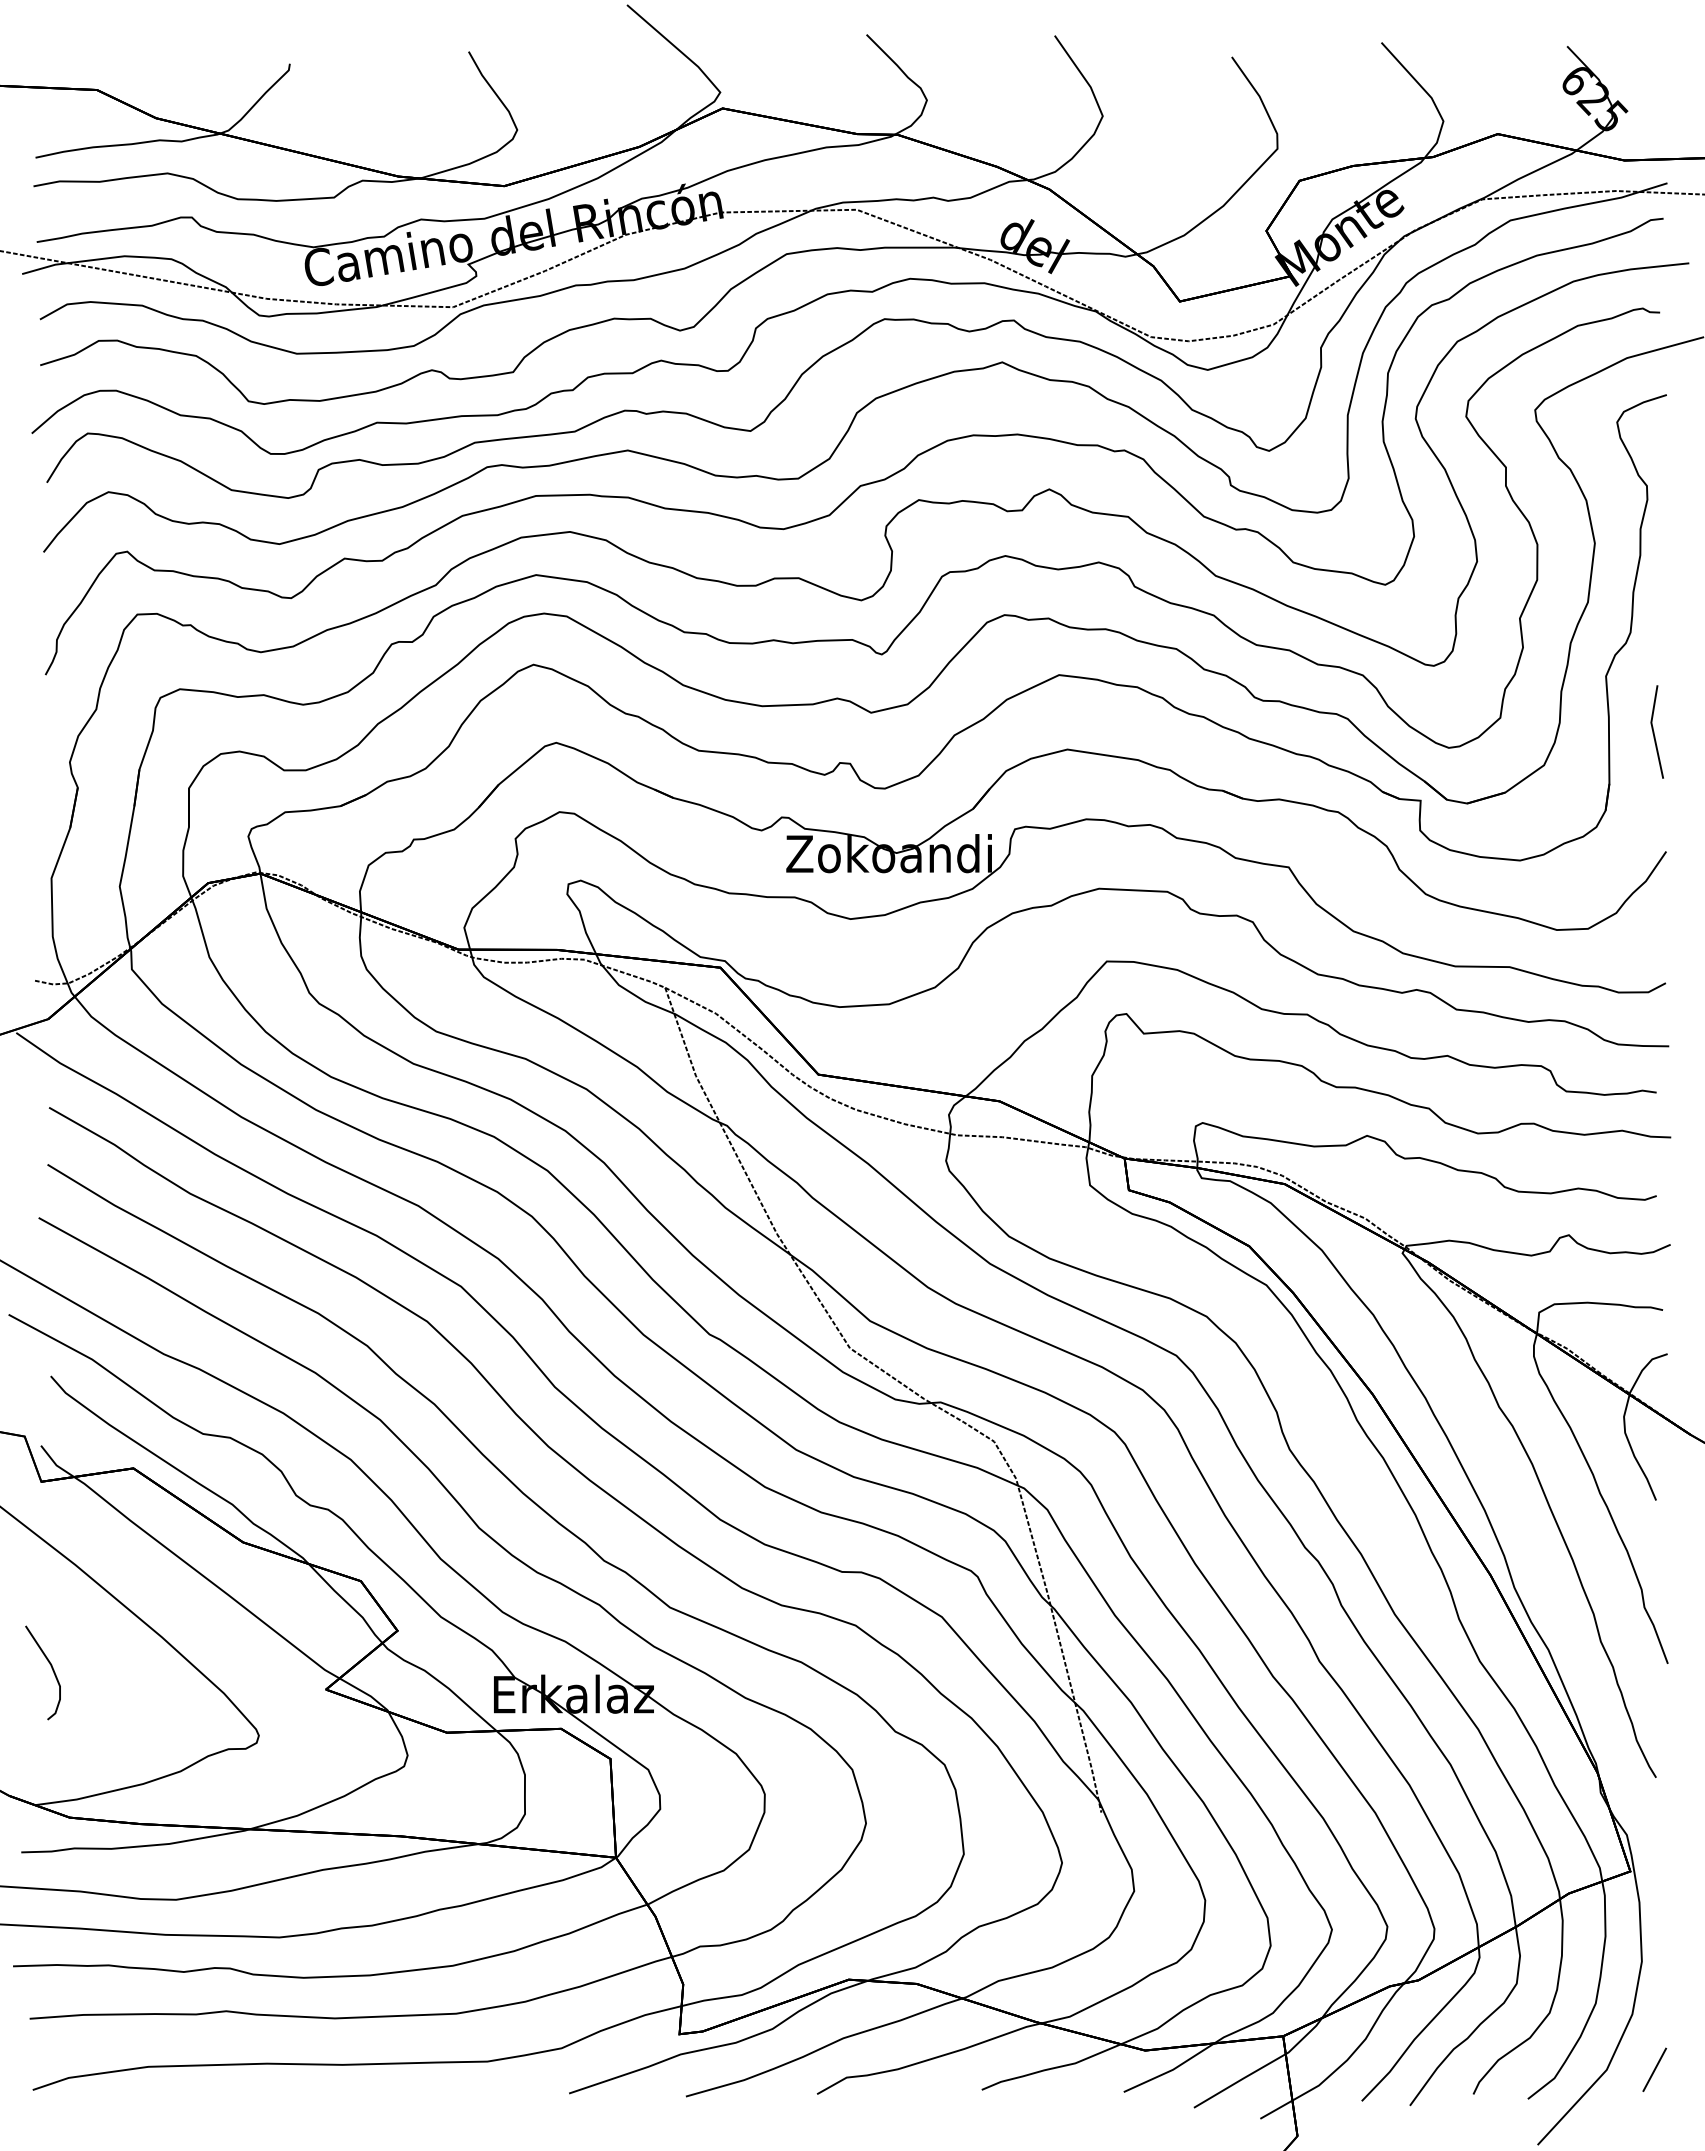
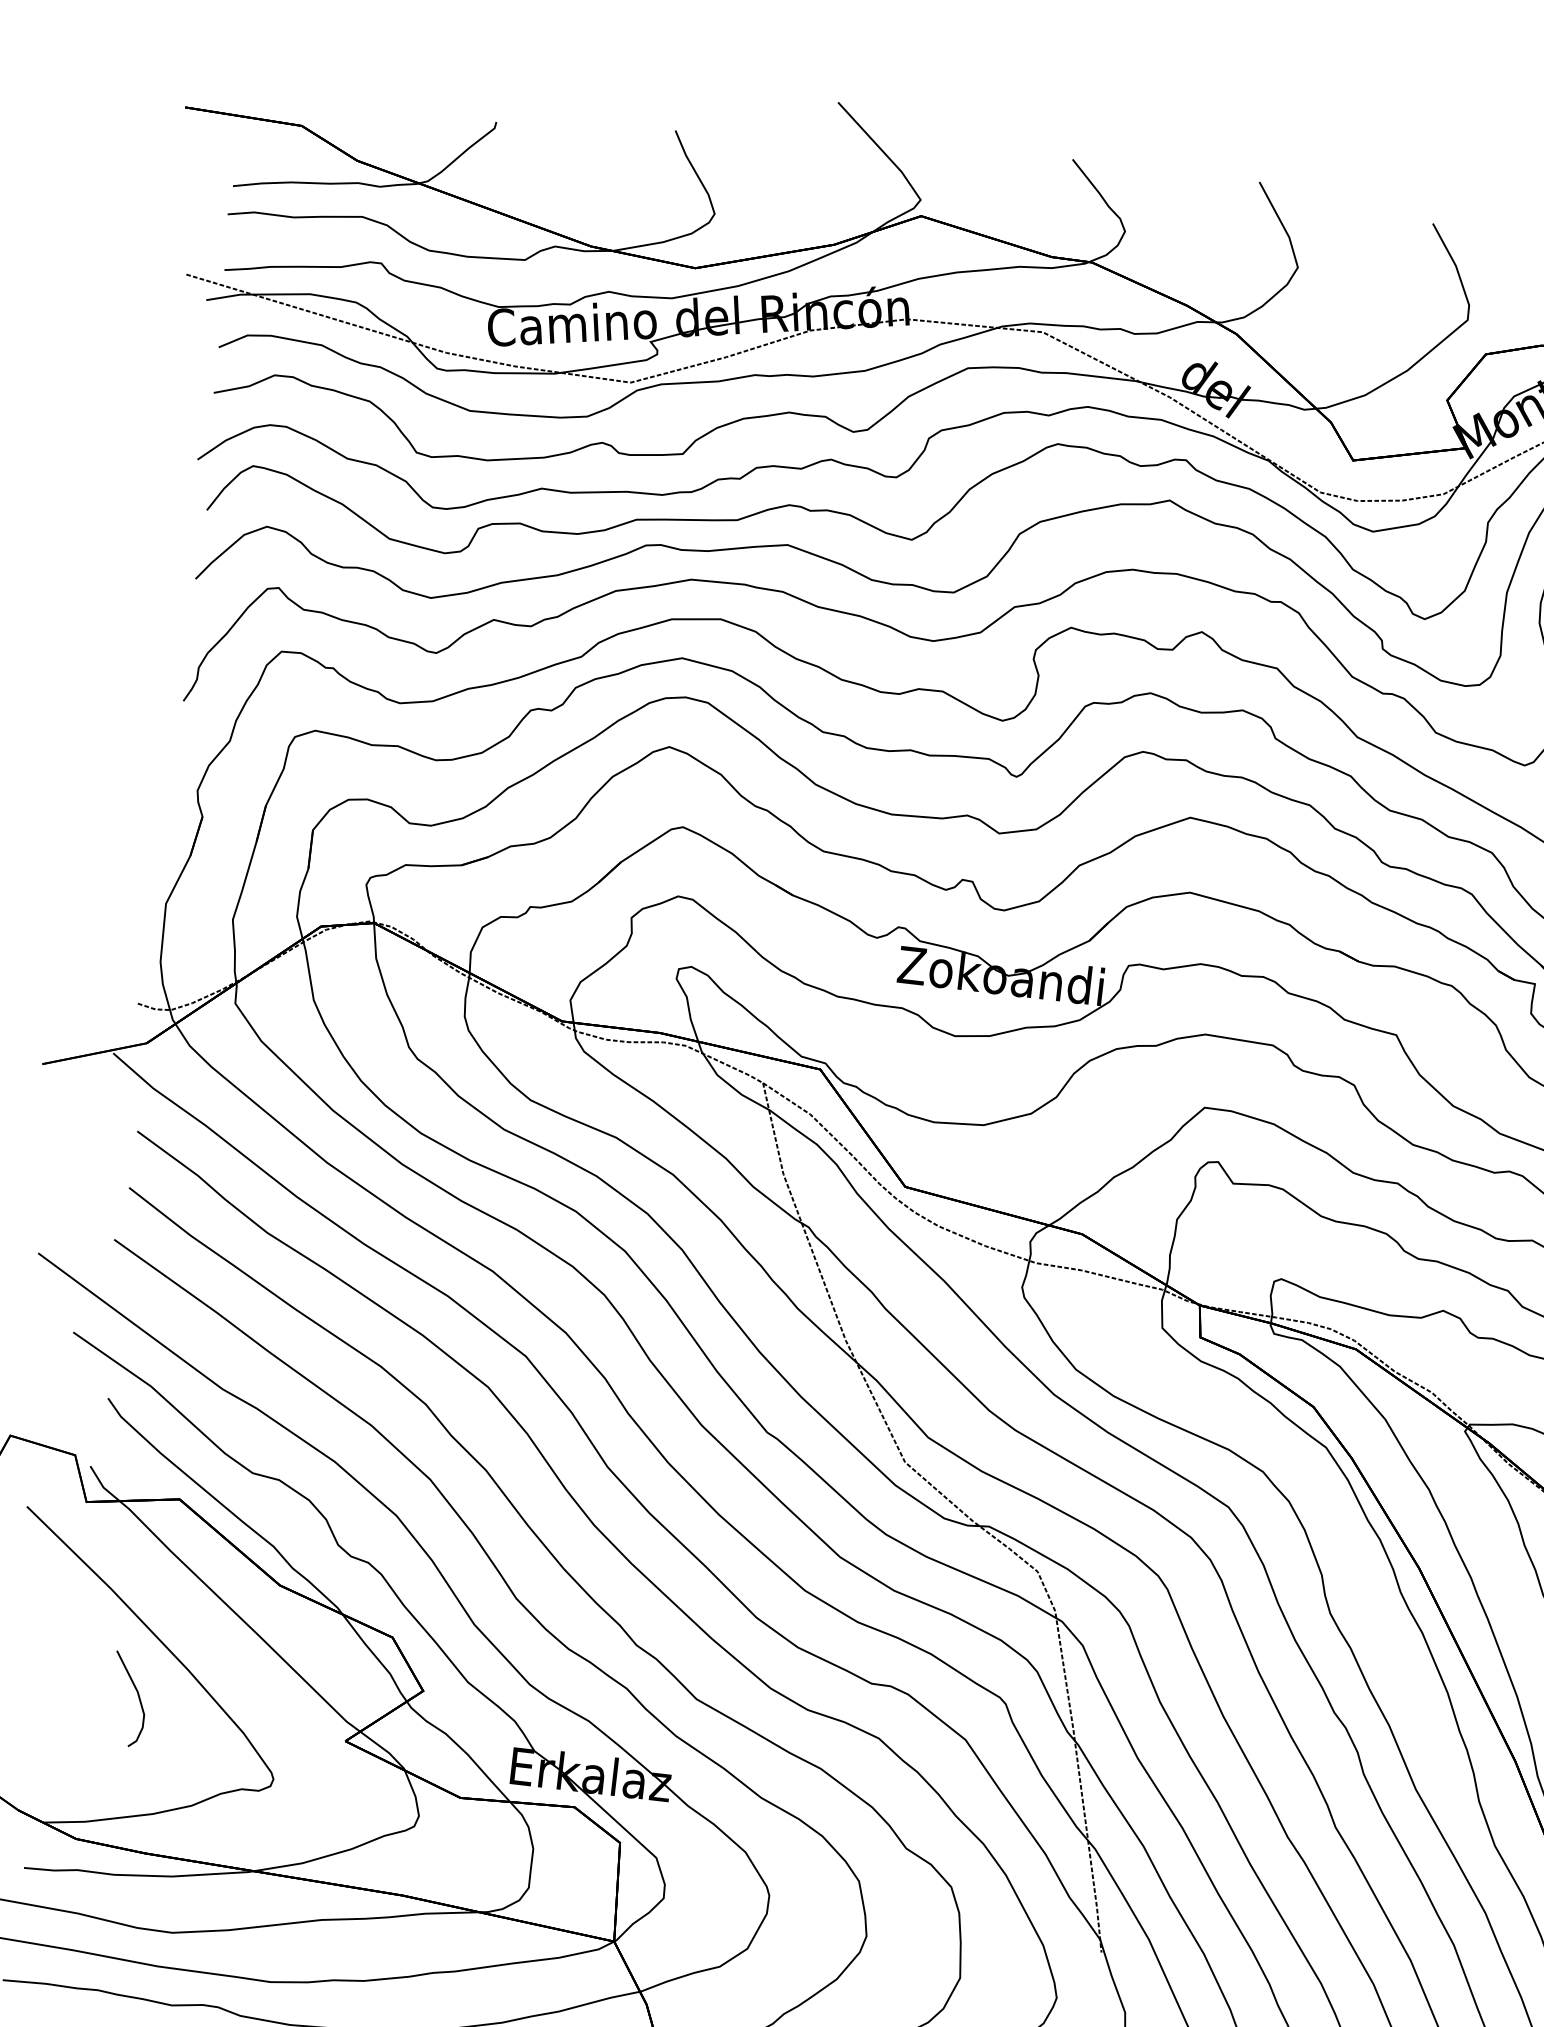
curve: (51, 1668) -> (137, 1695), moved

